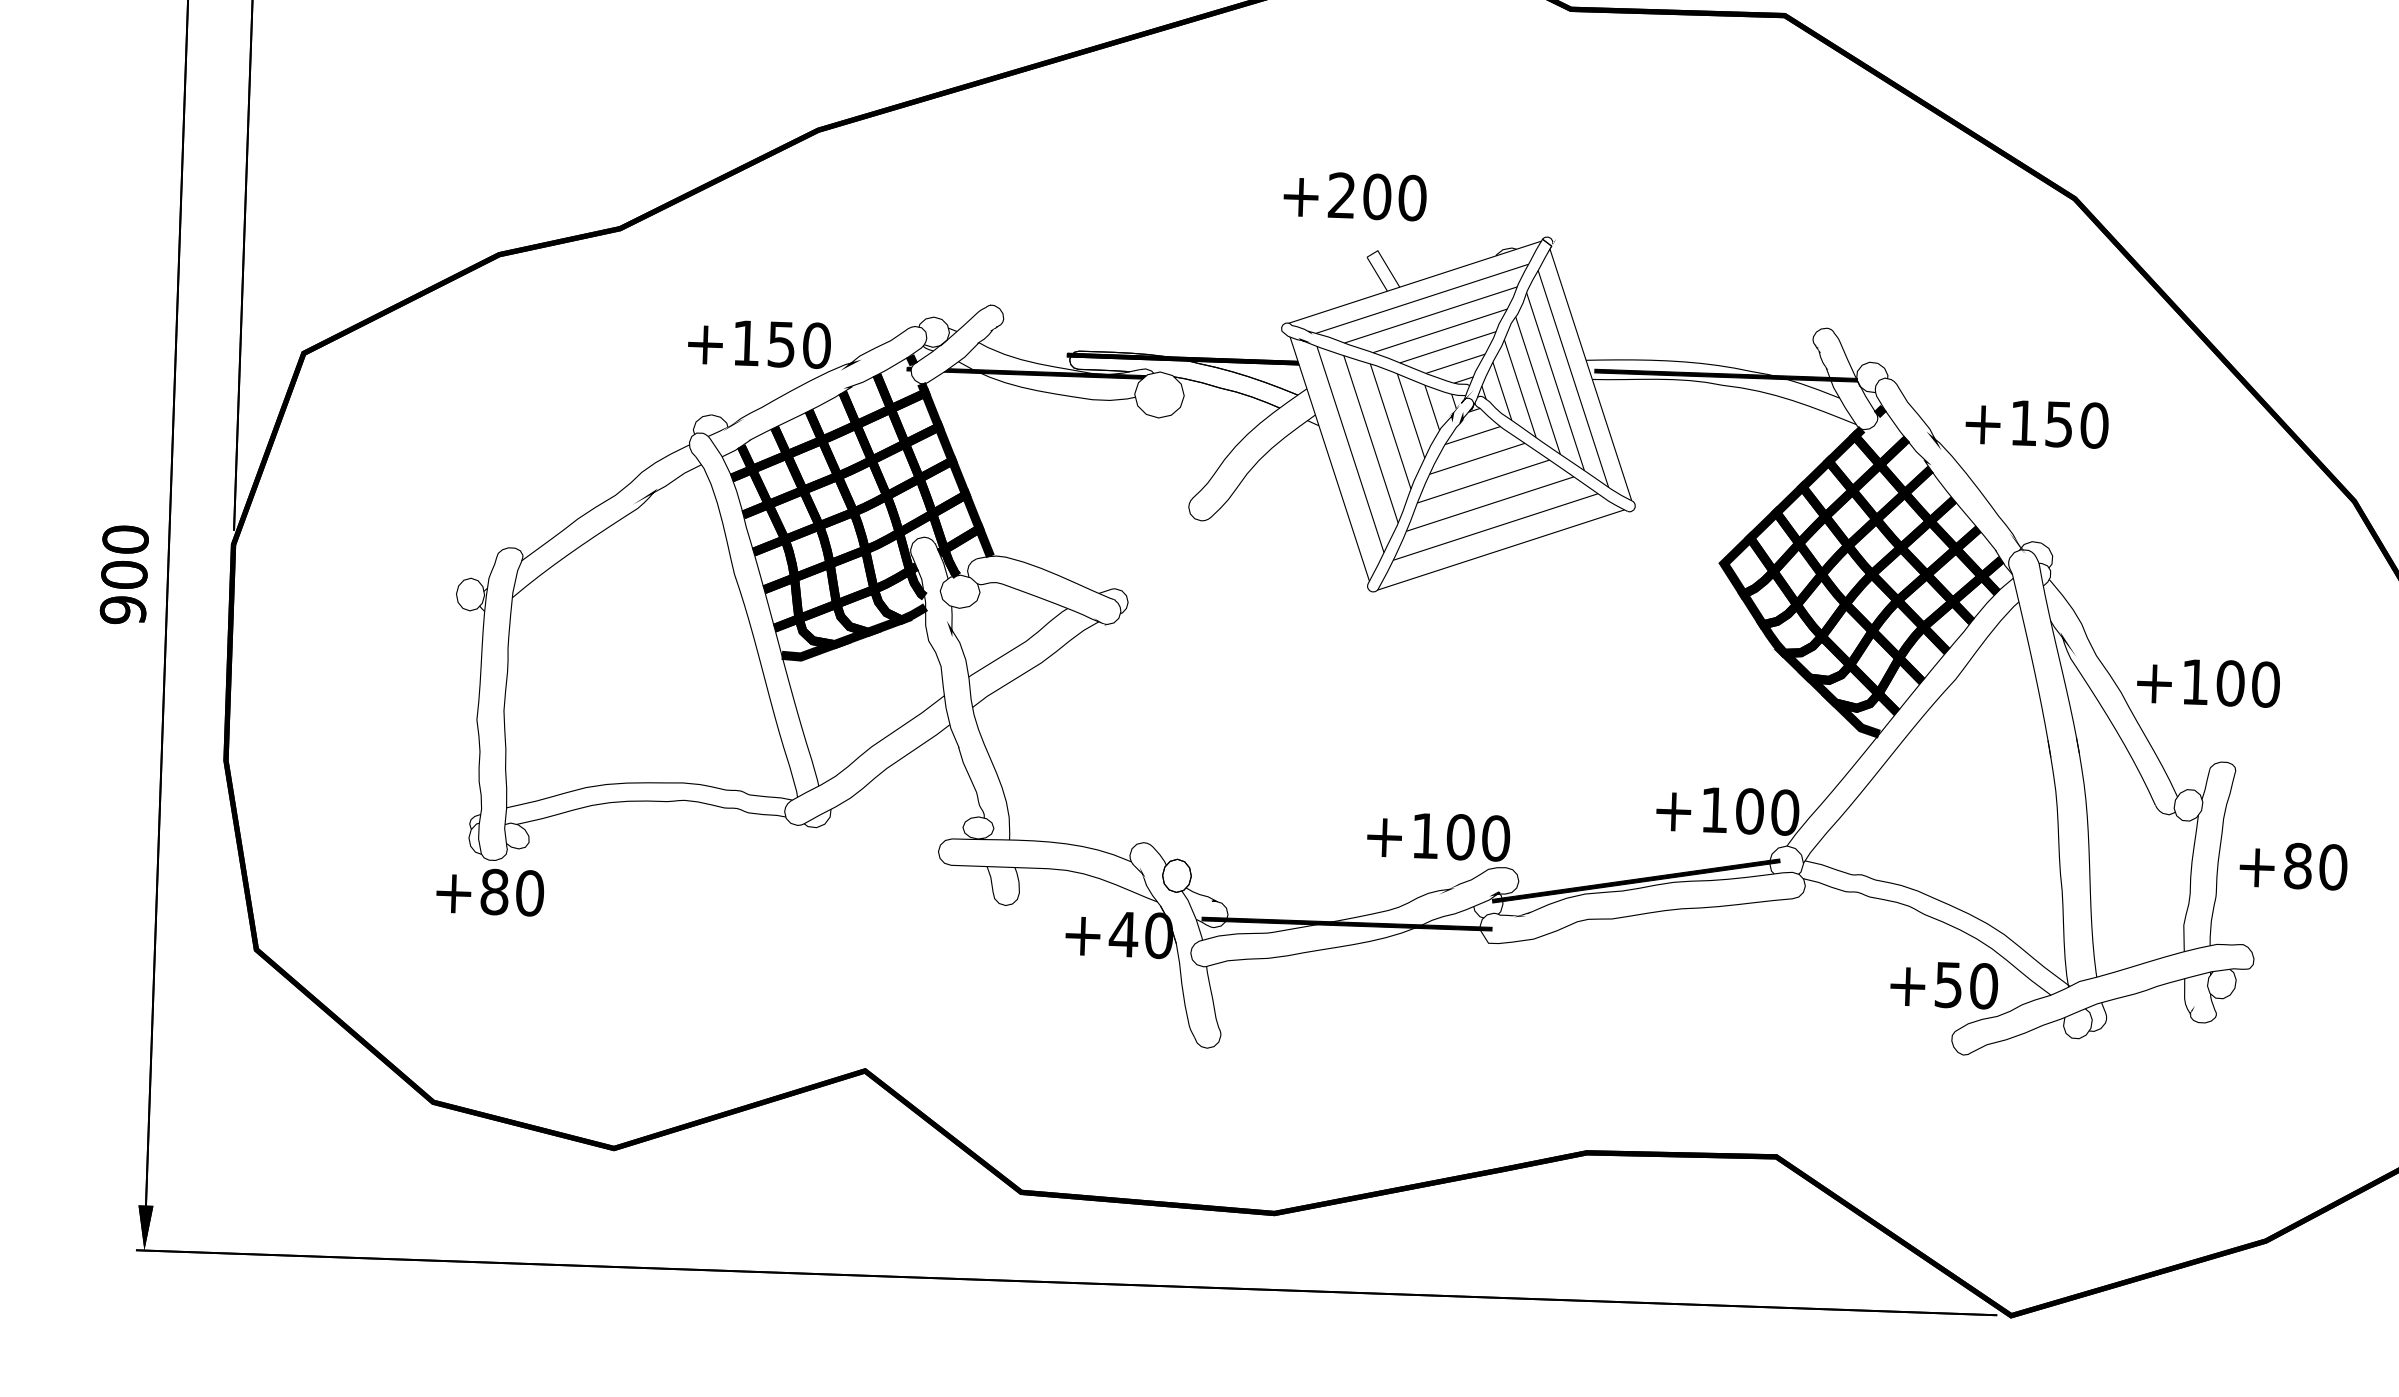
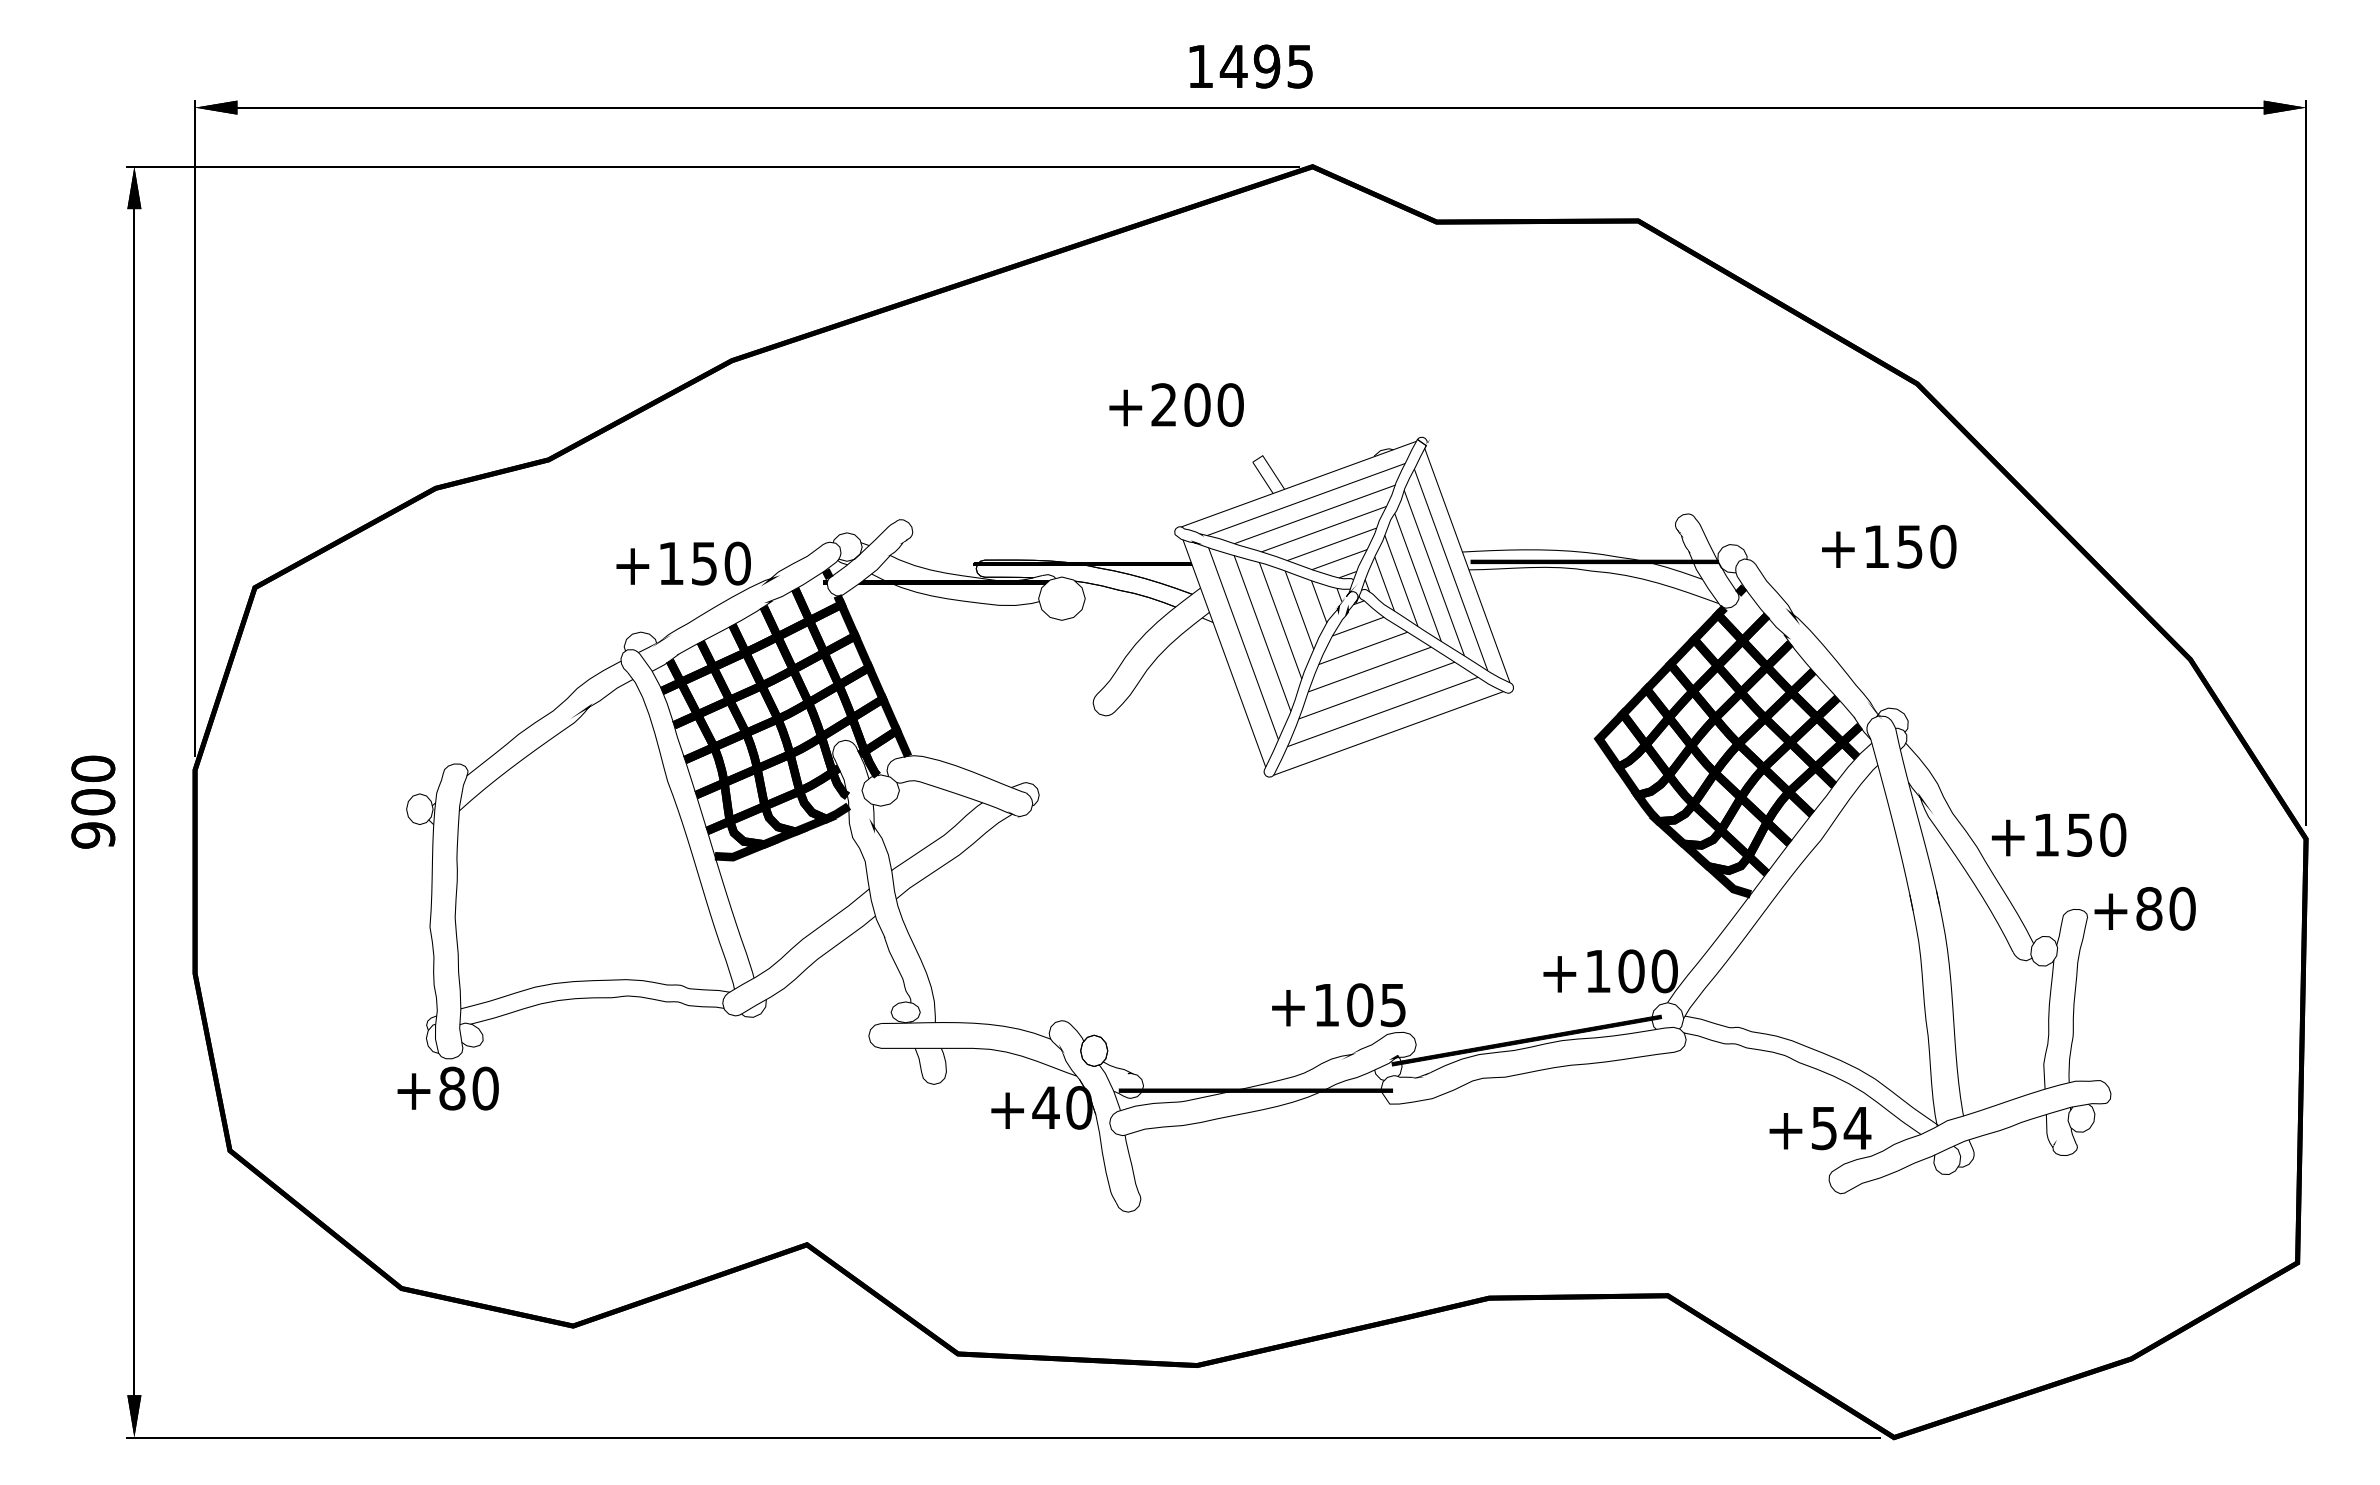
text: (1355, 195) -> (1176, 404), moved
text: (2037, 423) -> (1889, 546), moved
text: (2230, 682) -> (2079, 834), +100 -> +150
text: (1496, 838) -> (1393, 1005), +100 -> +105
text: (2292, 865) -> (2144, 908), moved
text: (1983, 986) -> (1857, 1128), +50 -> +54

